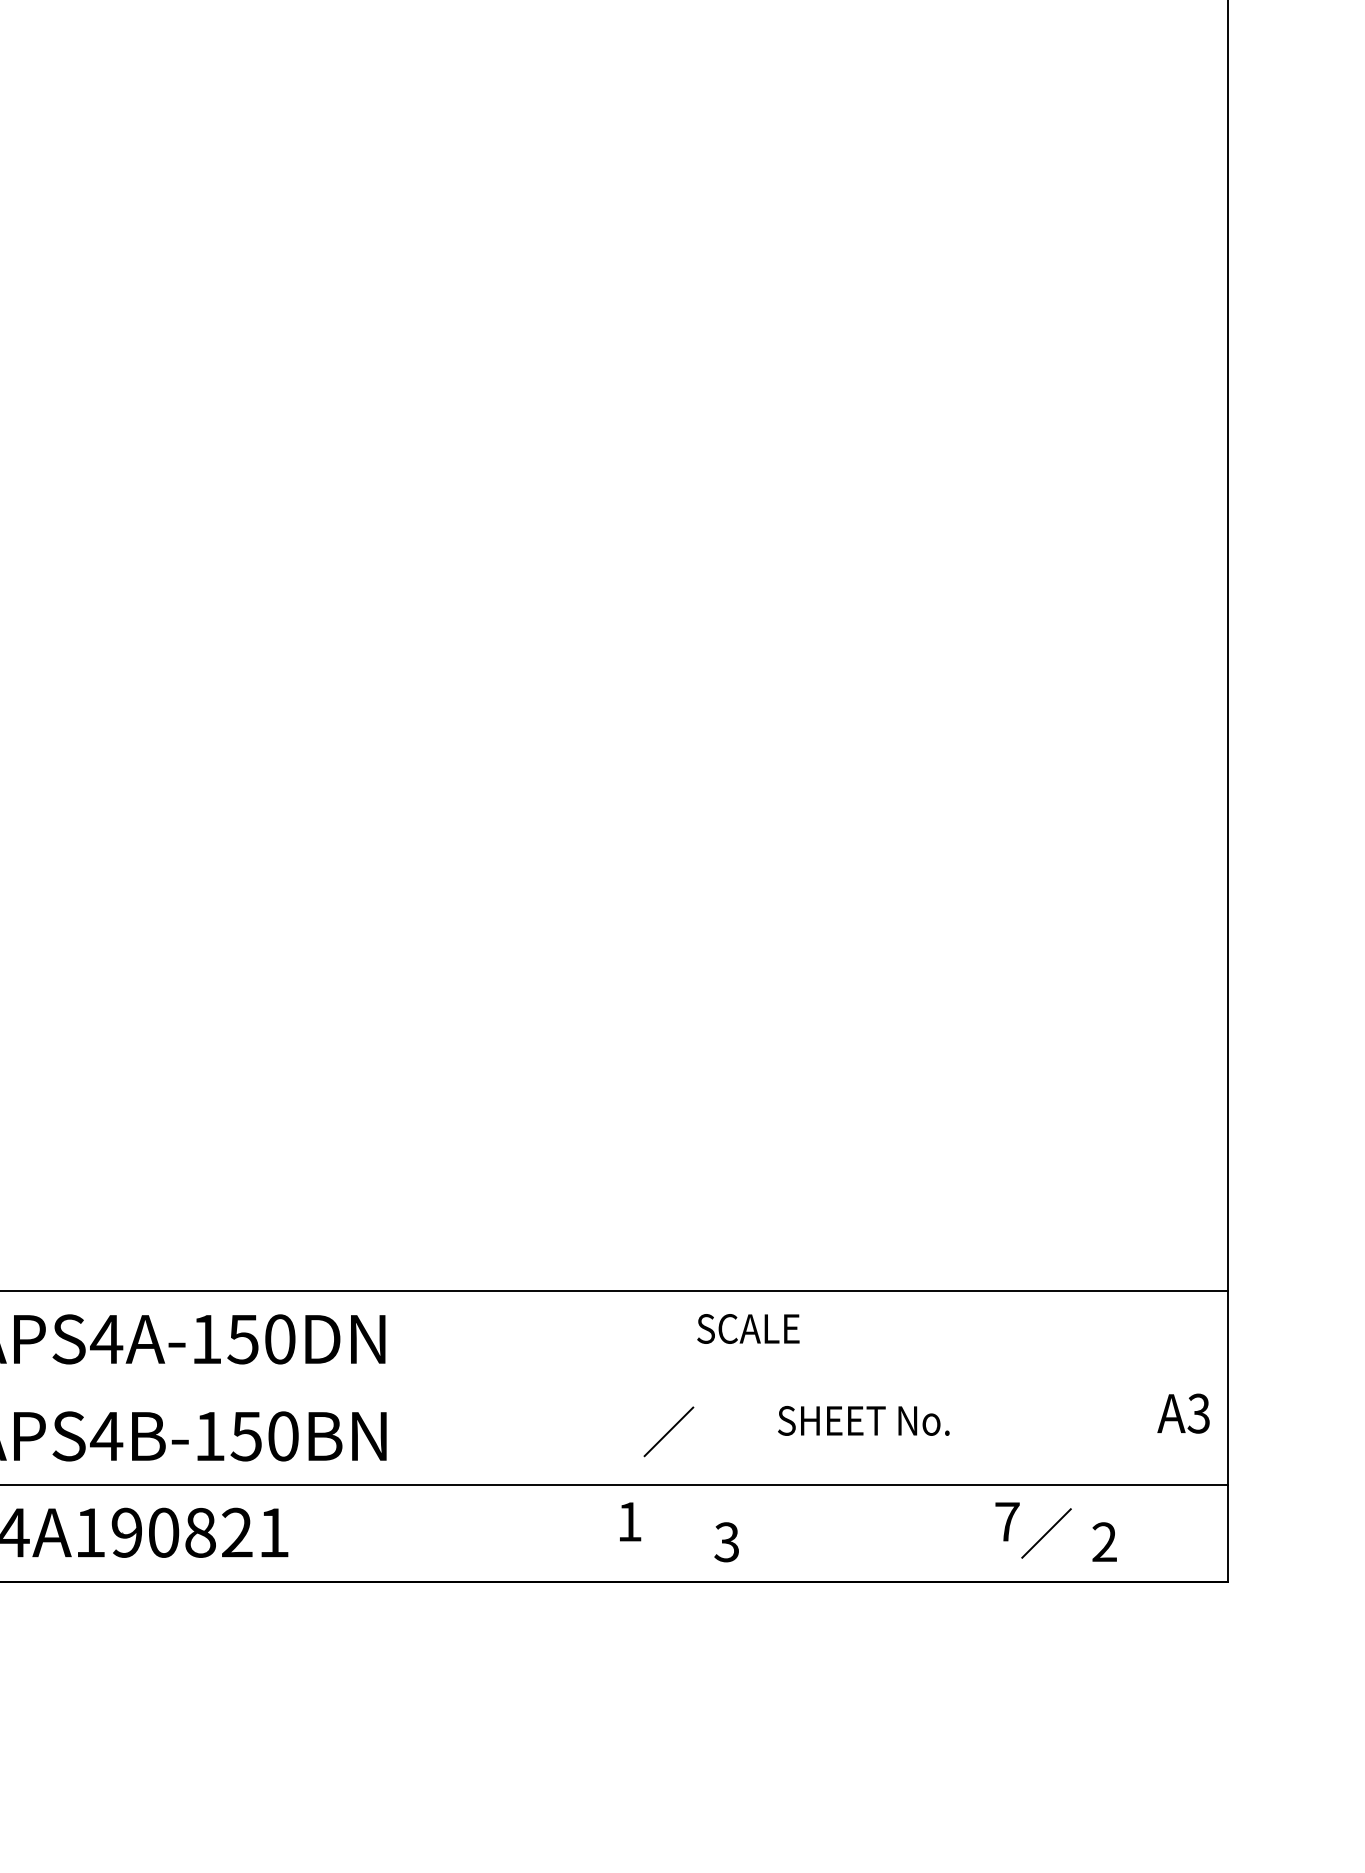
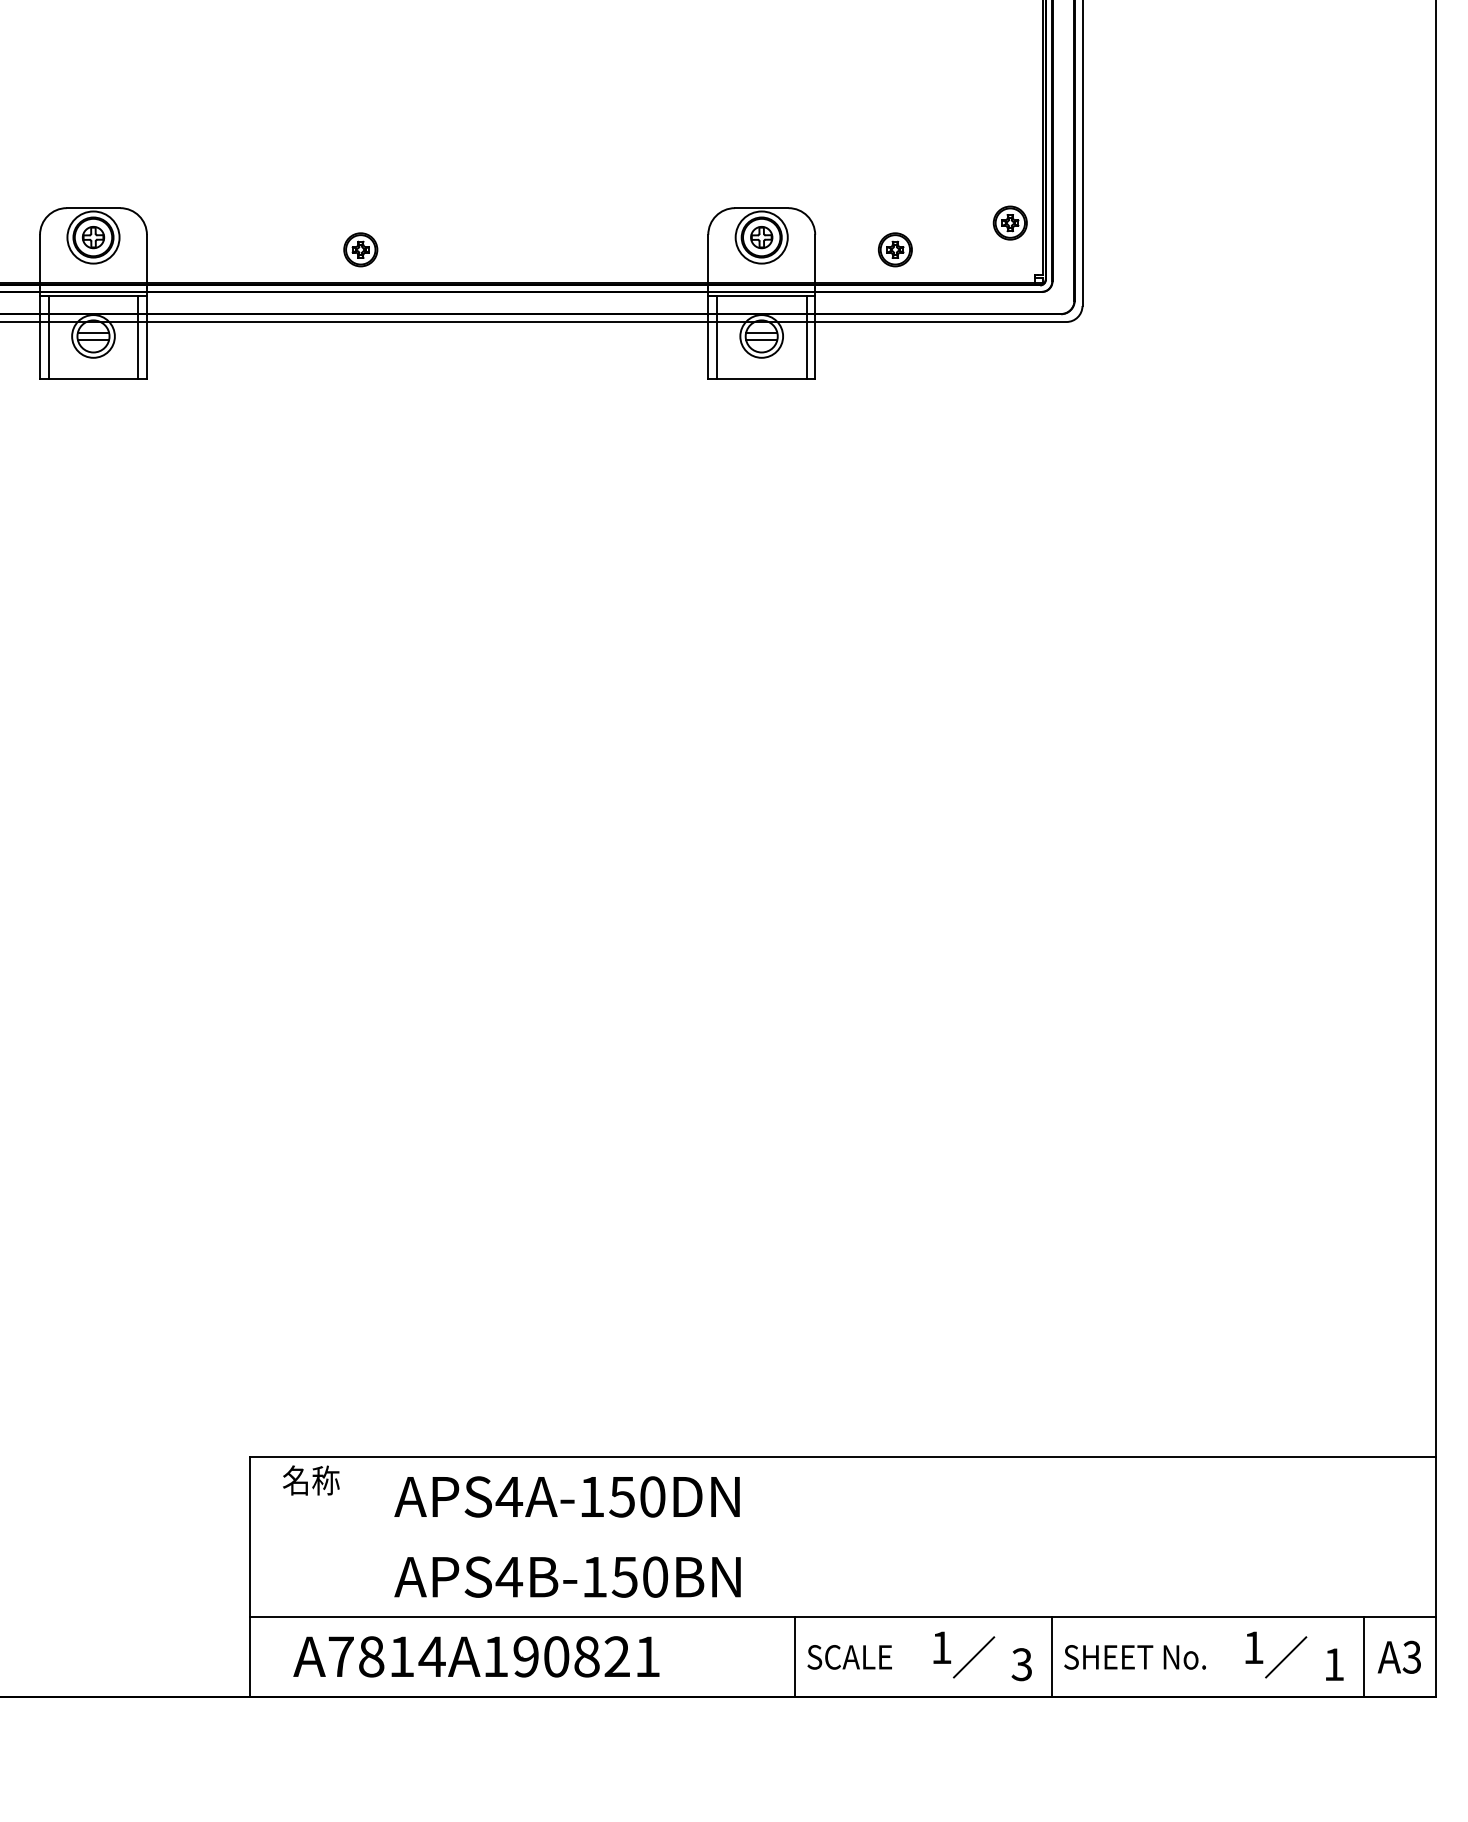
text: (748, 1329) -> (849, 1657), moved
text: (1182, 1412) -> (1398, 1656), moved
text: (863, 1421) -> (1134, 1657), moved
line: (669, 1431) -> (974, 1657), moved
text: (1007, 1521) -> (1253, 1647), 7 -> 1
line: (451, 1533) -> (794, 1657), added
line: (762, 1533) -> (1051, 1657), added
line: (1141, 1533) -> (1364, 1657), added
text: (1105, 1542) -> (1334, 1664), 2 -> 1

